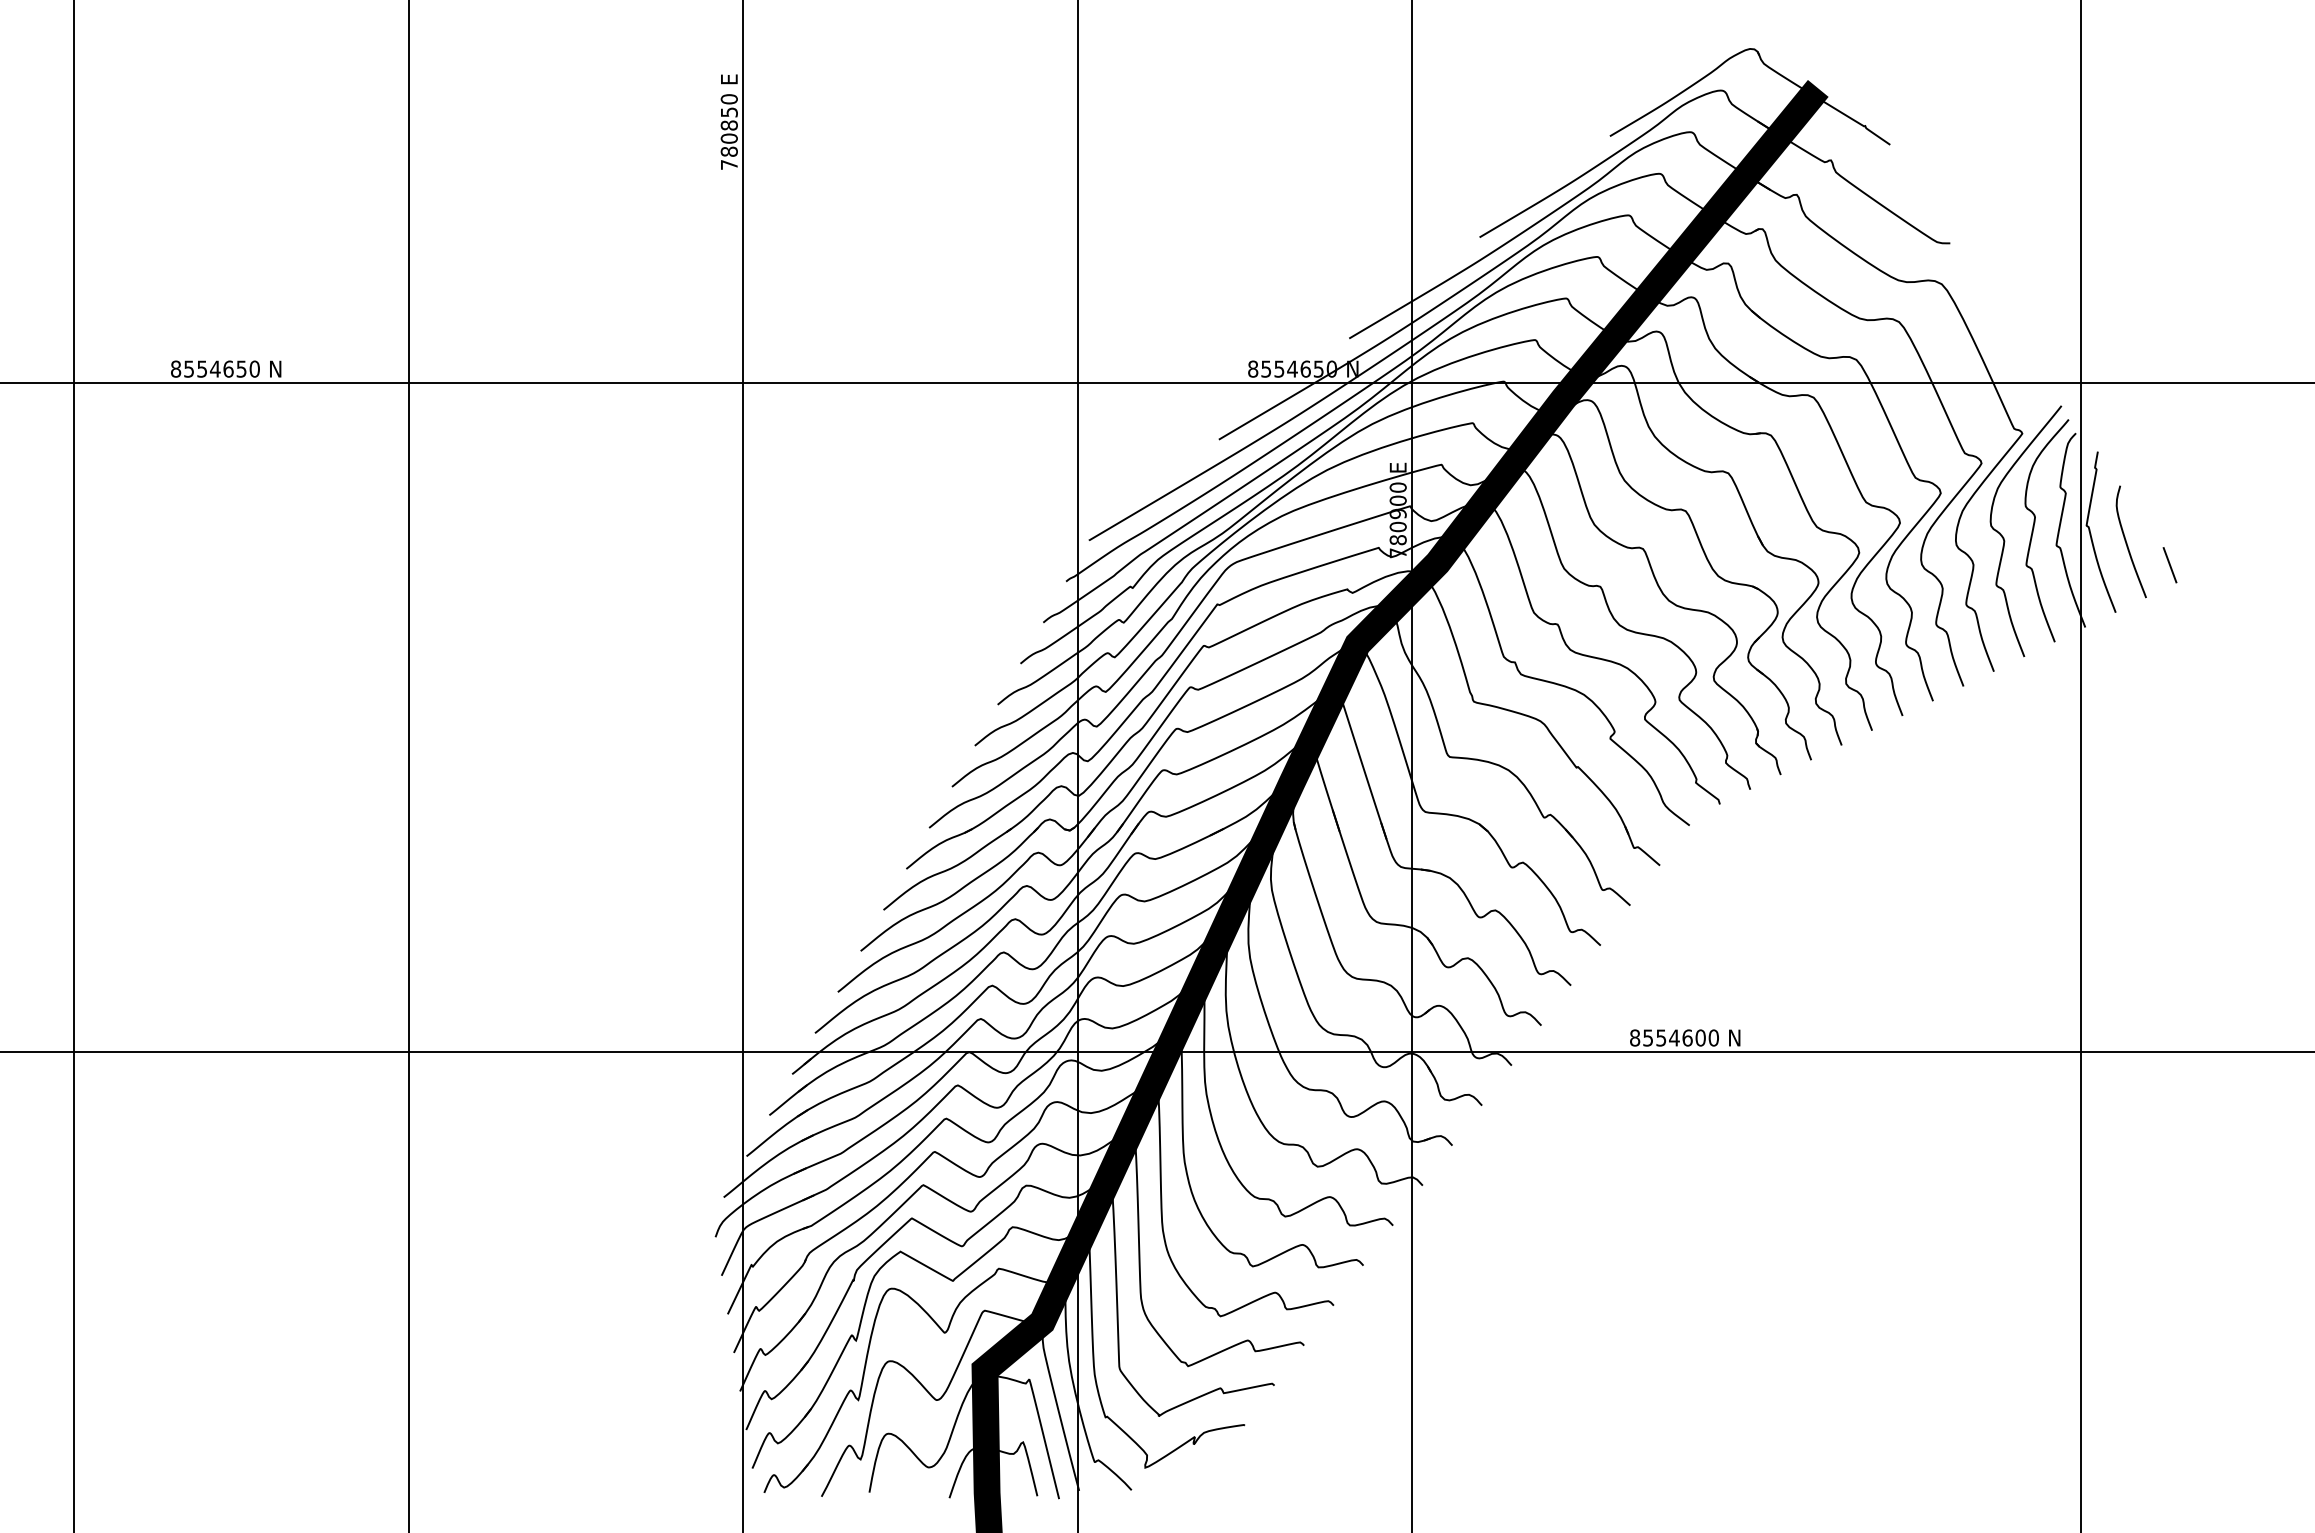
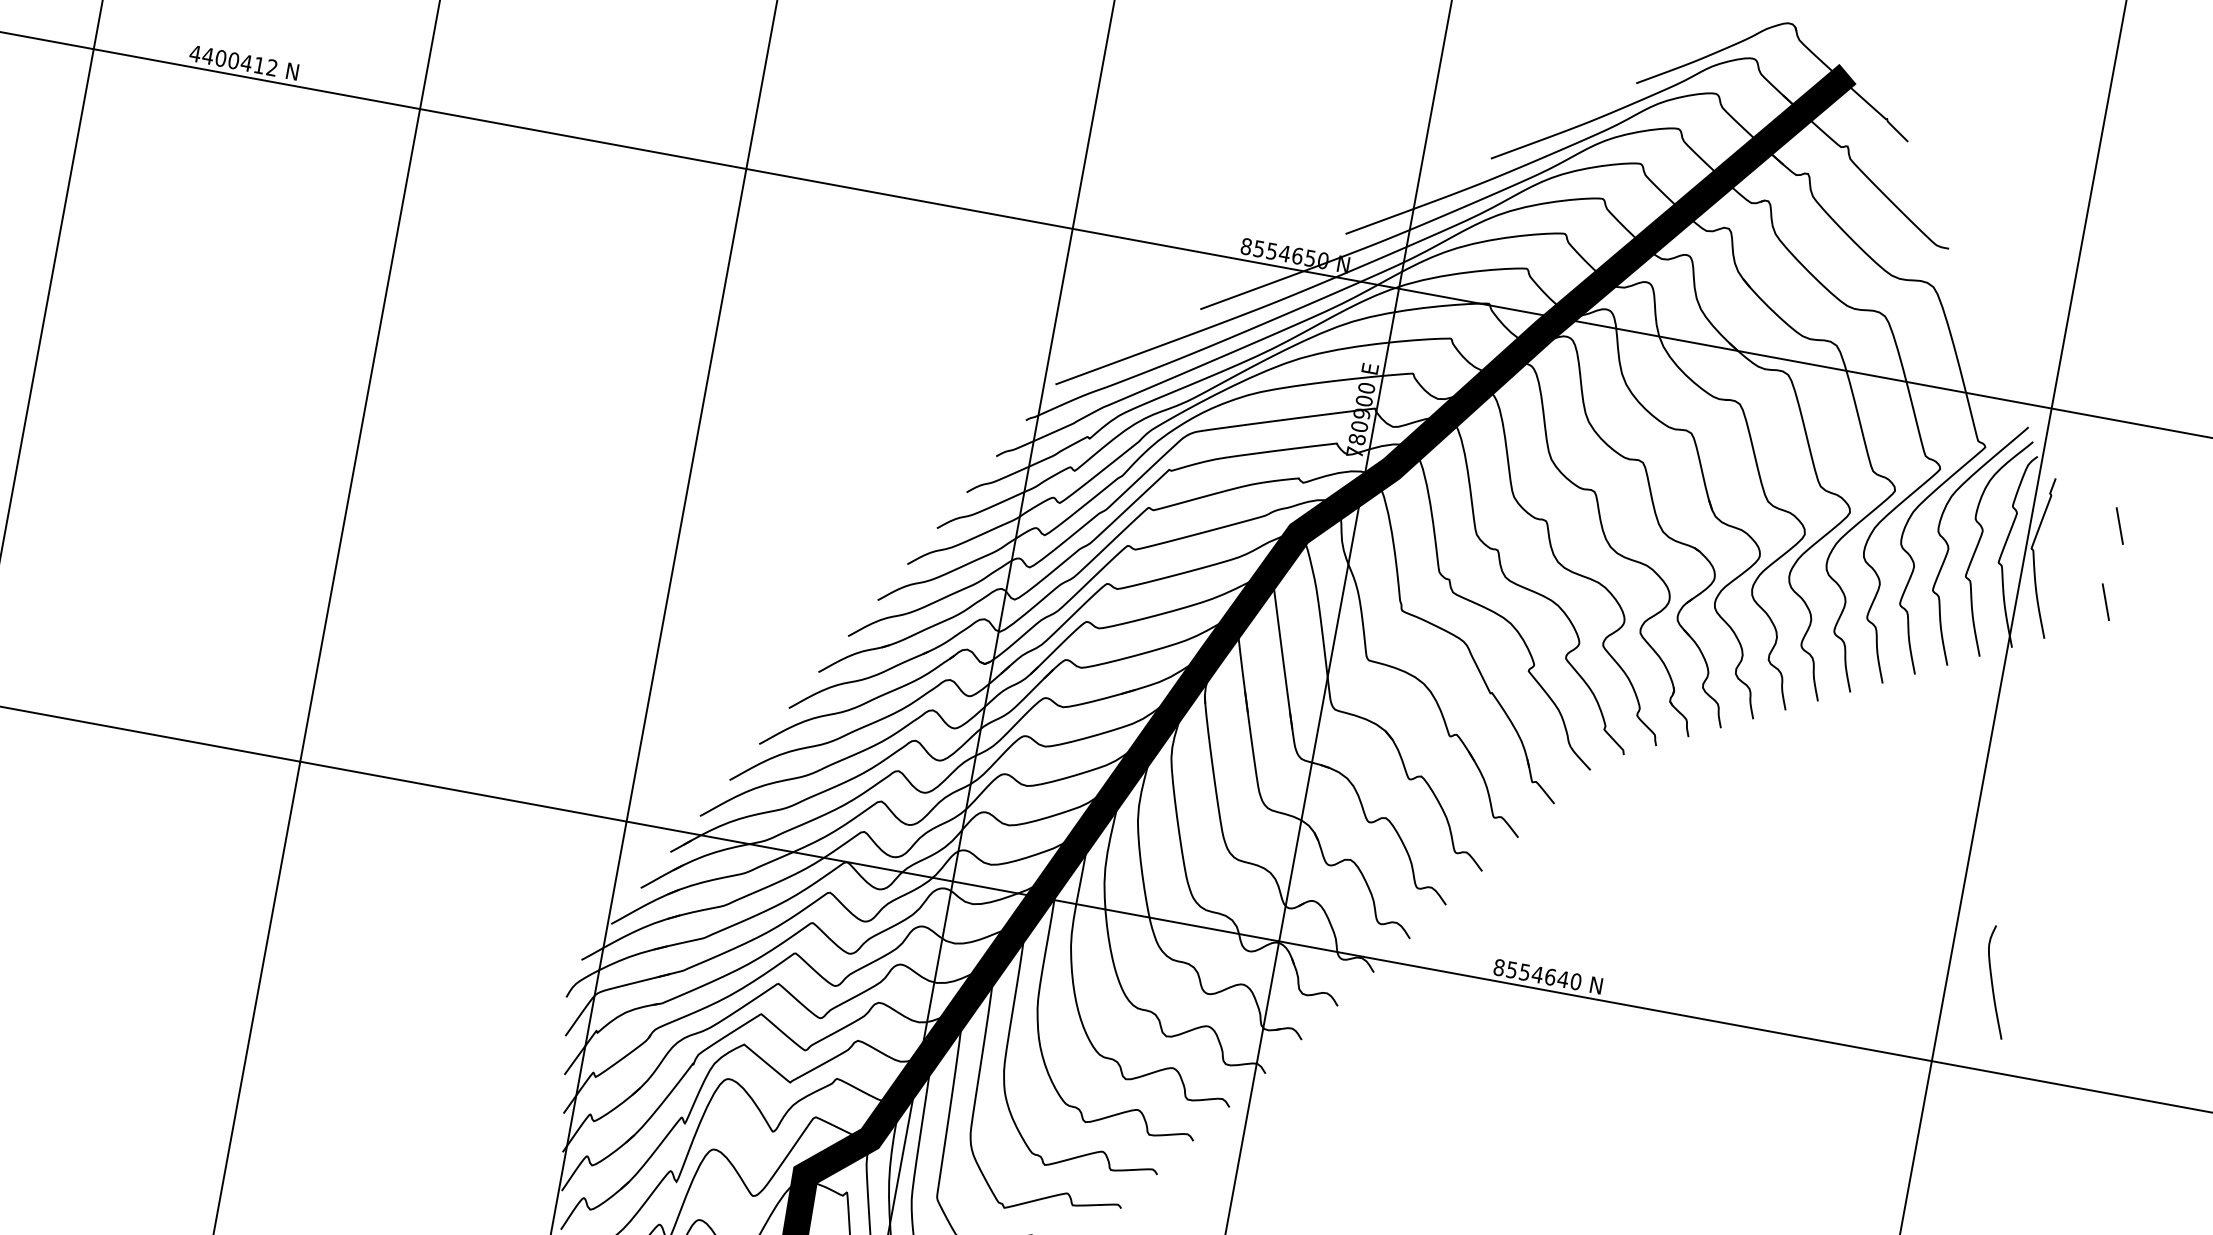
text: (214, 368) -> (233, 60), 8554650 -> 4400412
line: (2169, 487) -> (2119, 526), added
curve: (2127, 542) -> (1993, 982), moved
text: (1700, 1037) -> (1563, 978), 8554600 -> 8554640

